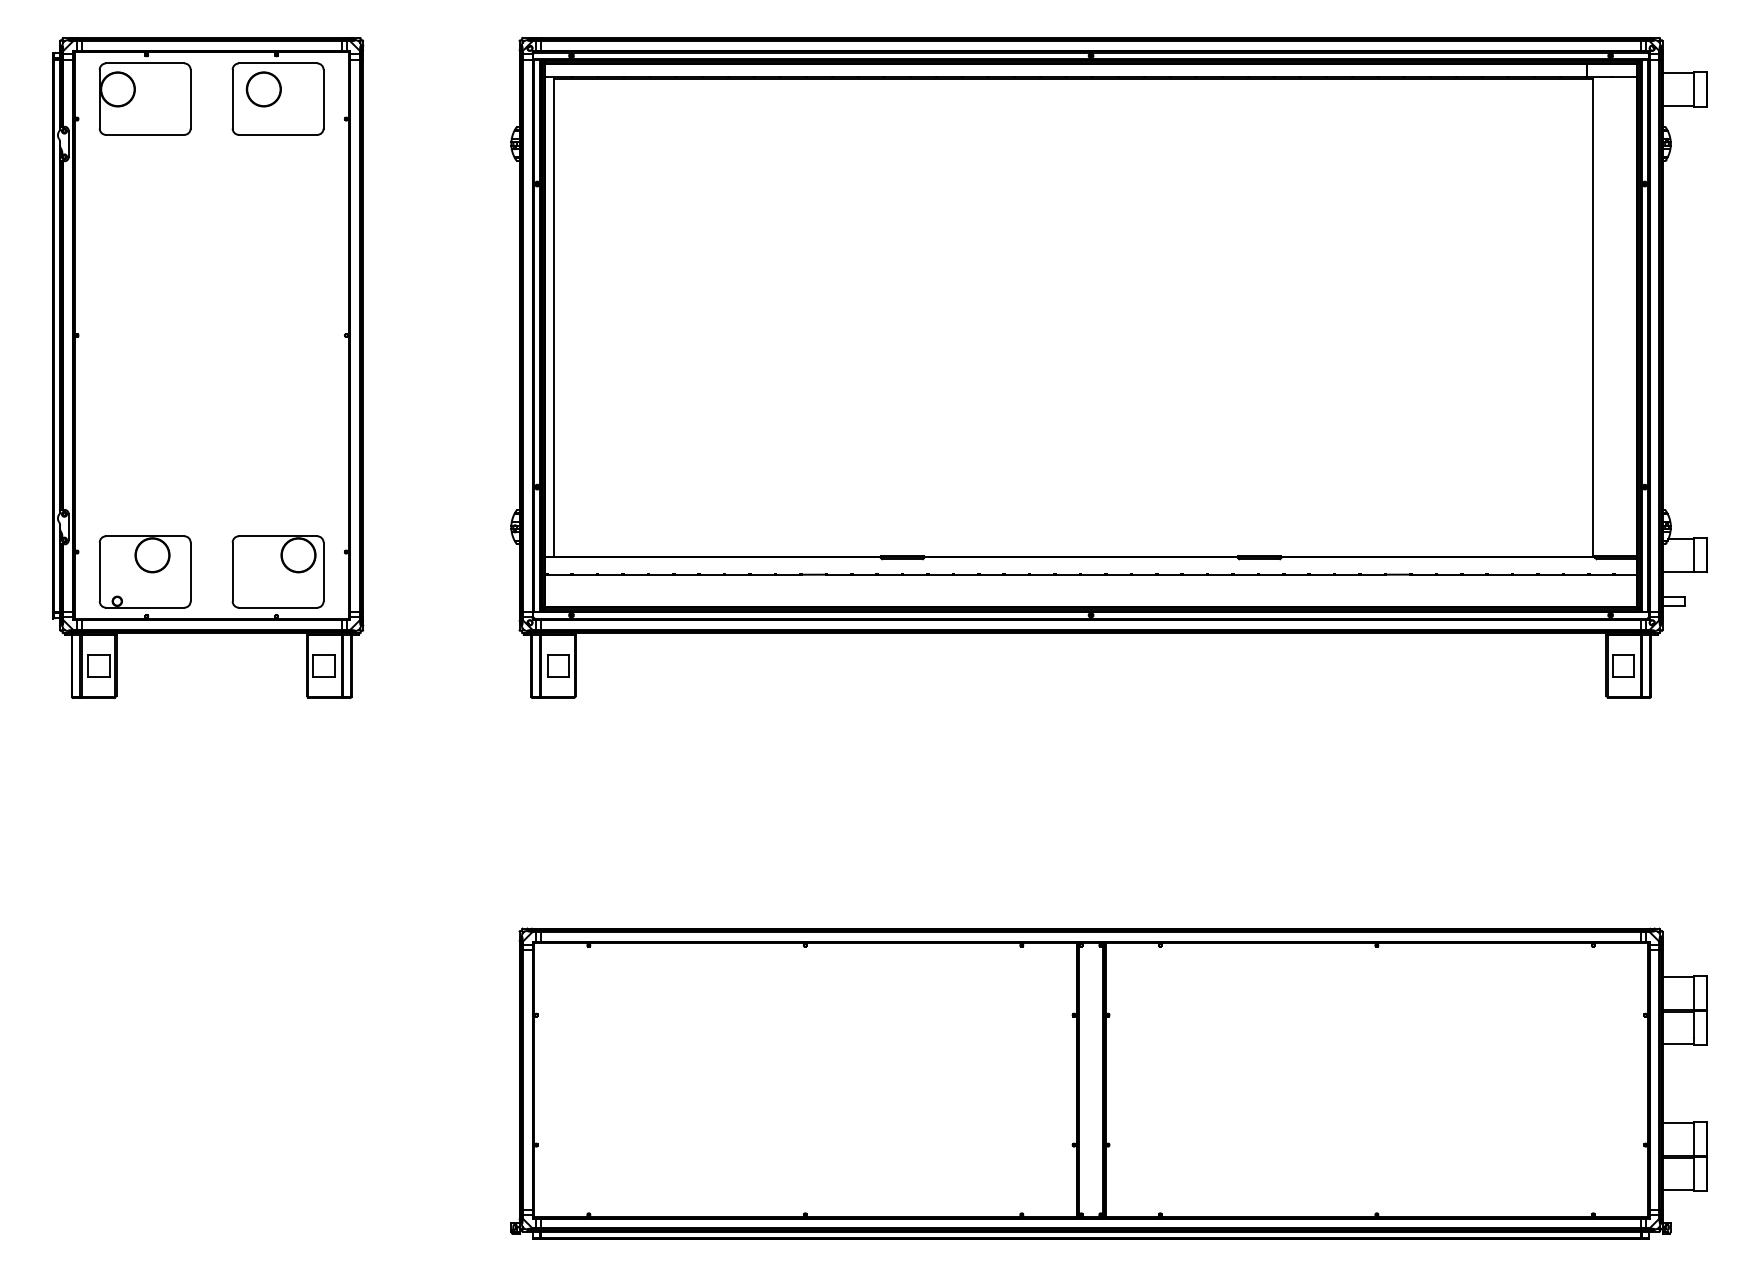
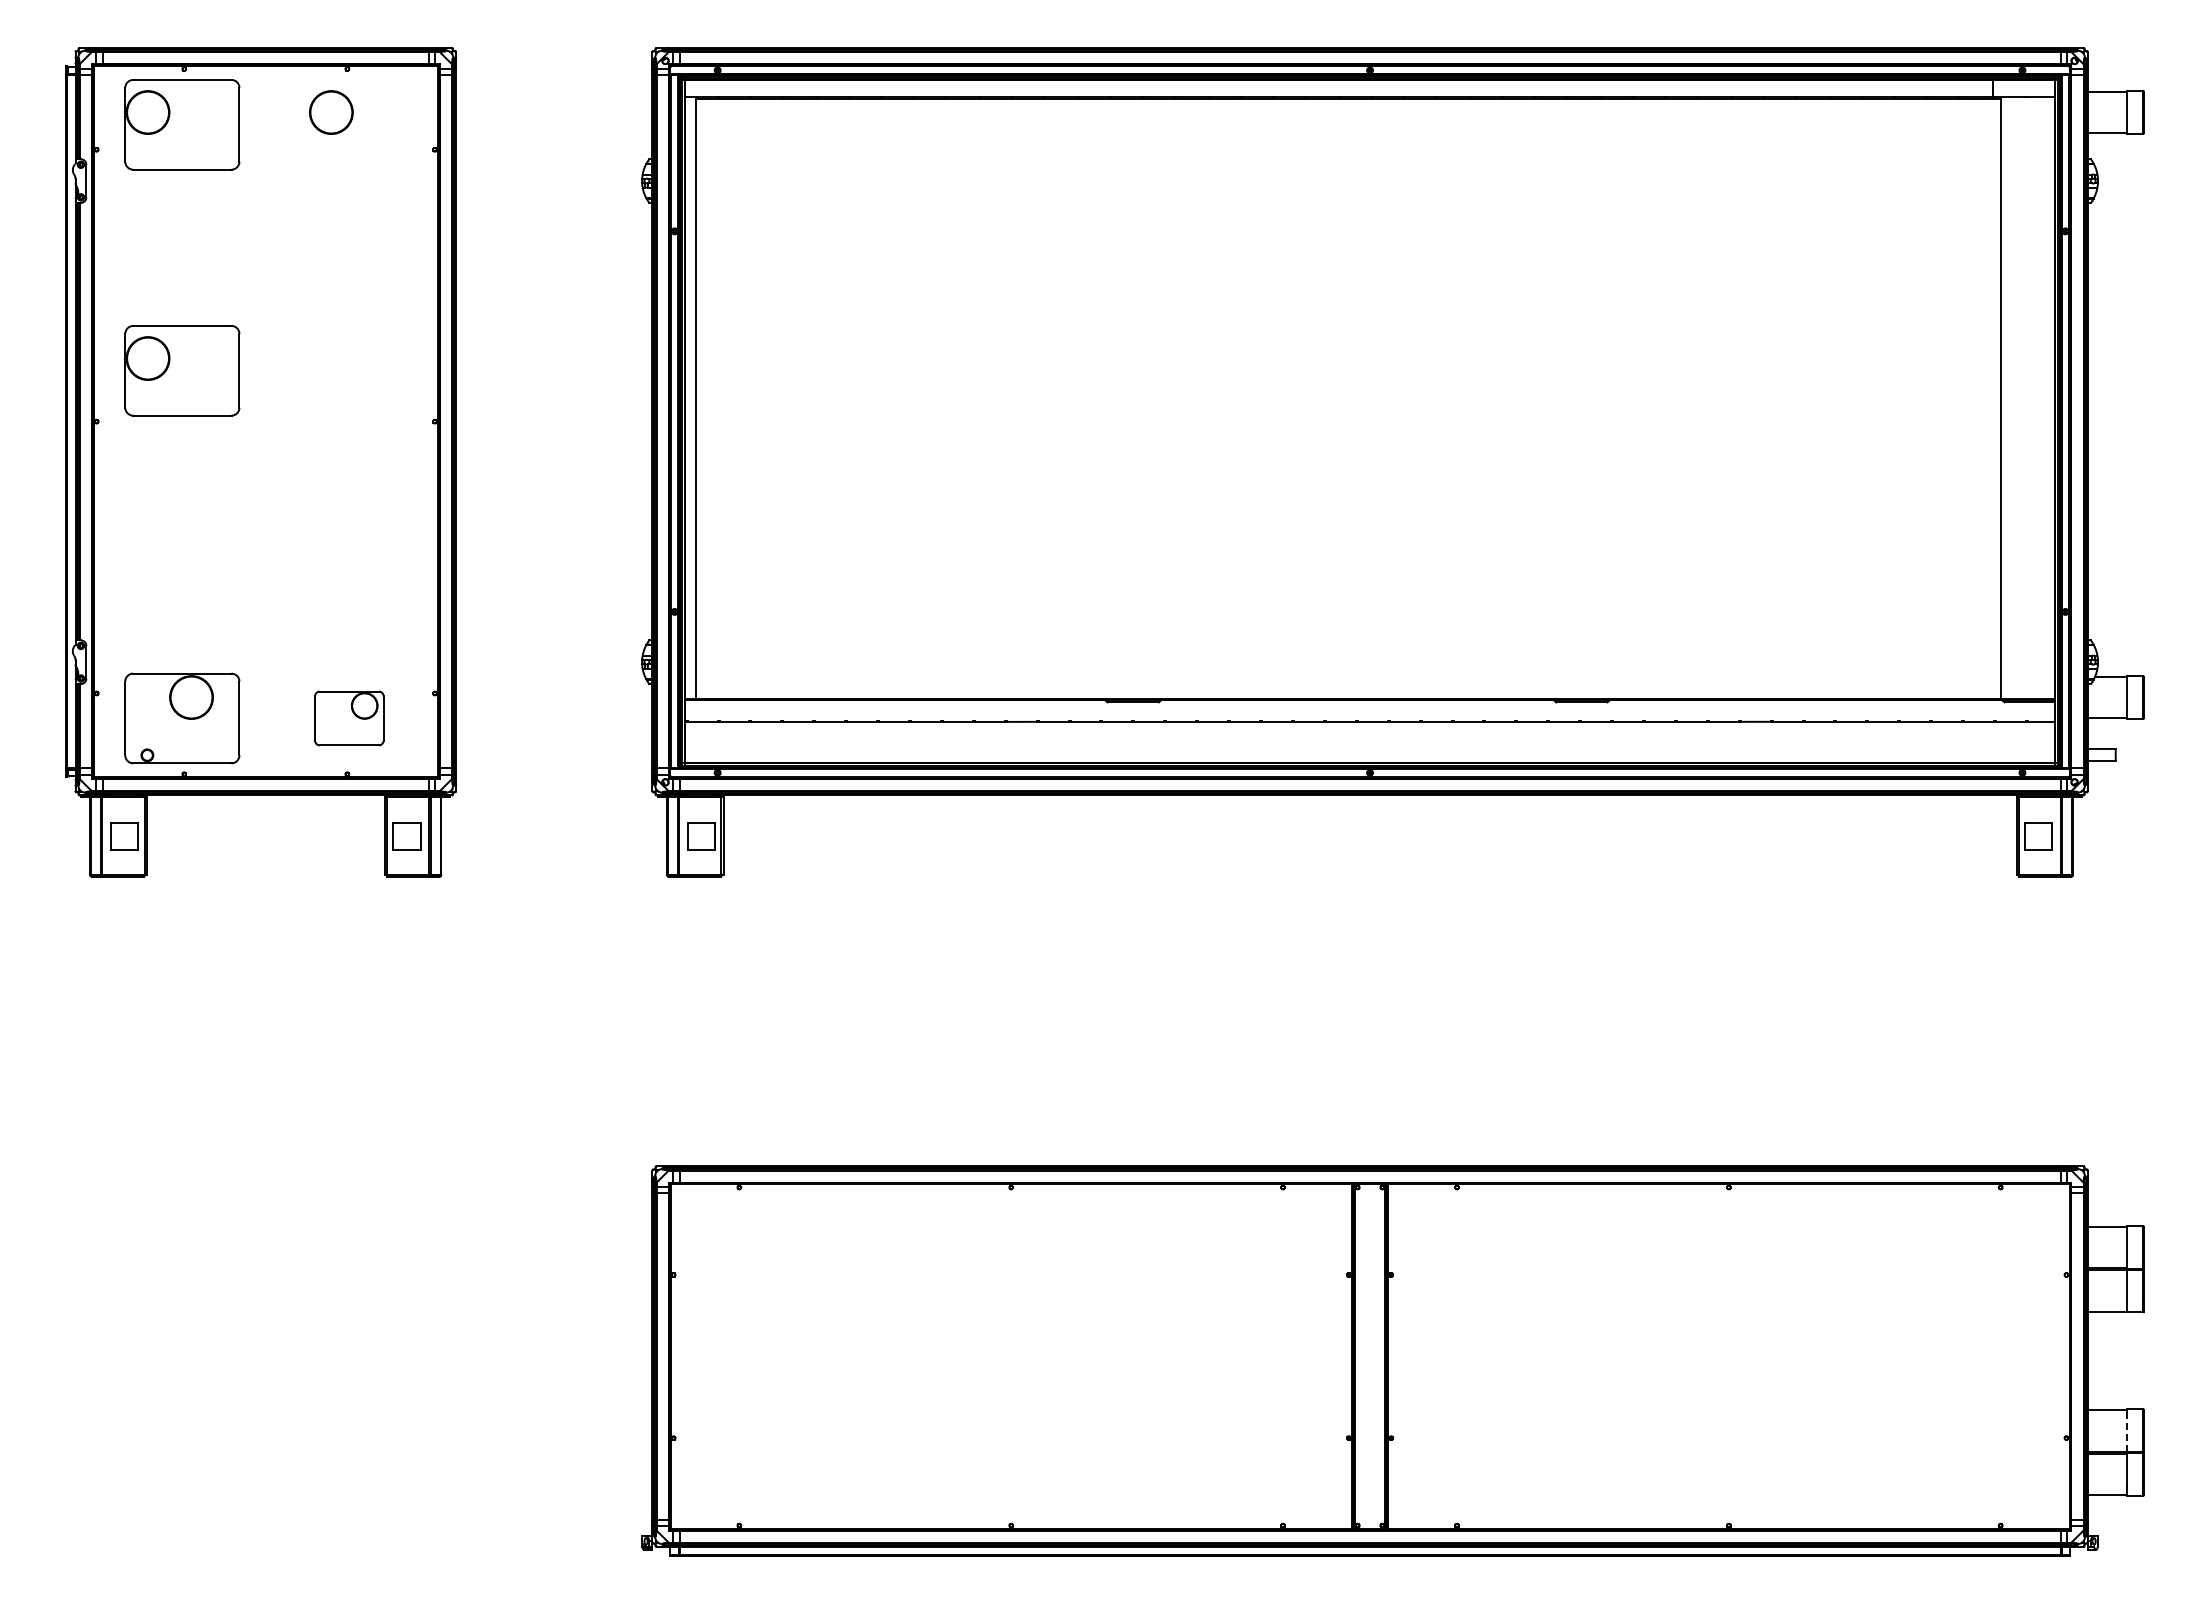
part: (278, 98) -> (349, 124), removed
part: (145, 294) -> (182, 370), added
part: (278, 572) -> (349, 718), size x0.6
line: (1694, 1139) -> (2127, 1431), solid -> dashed

